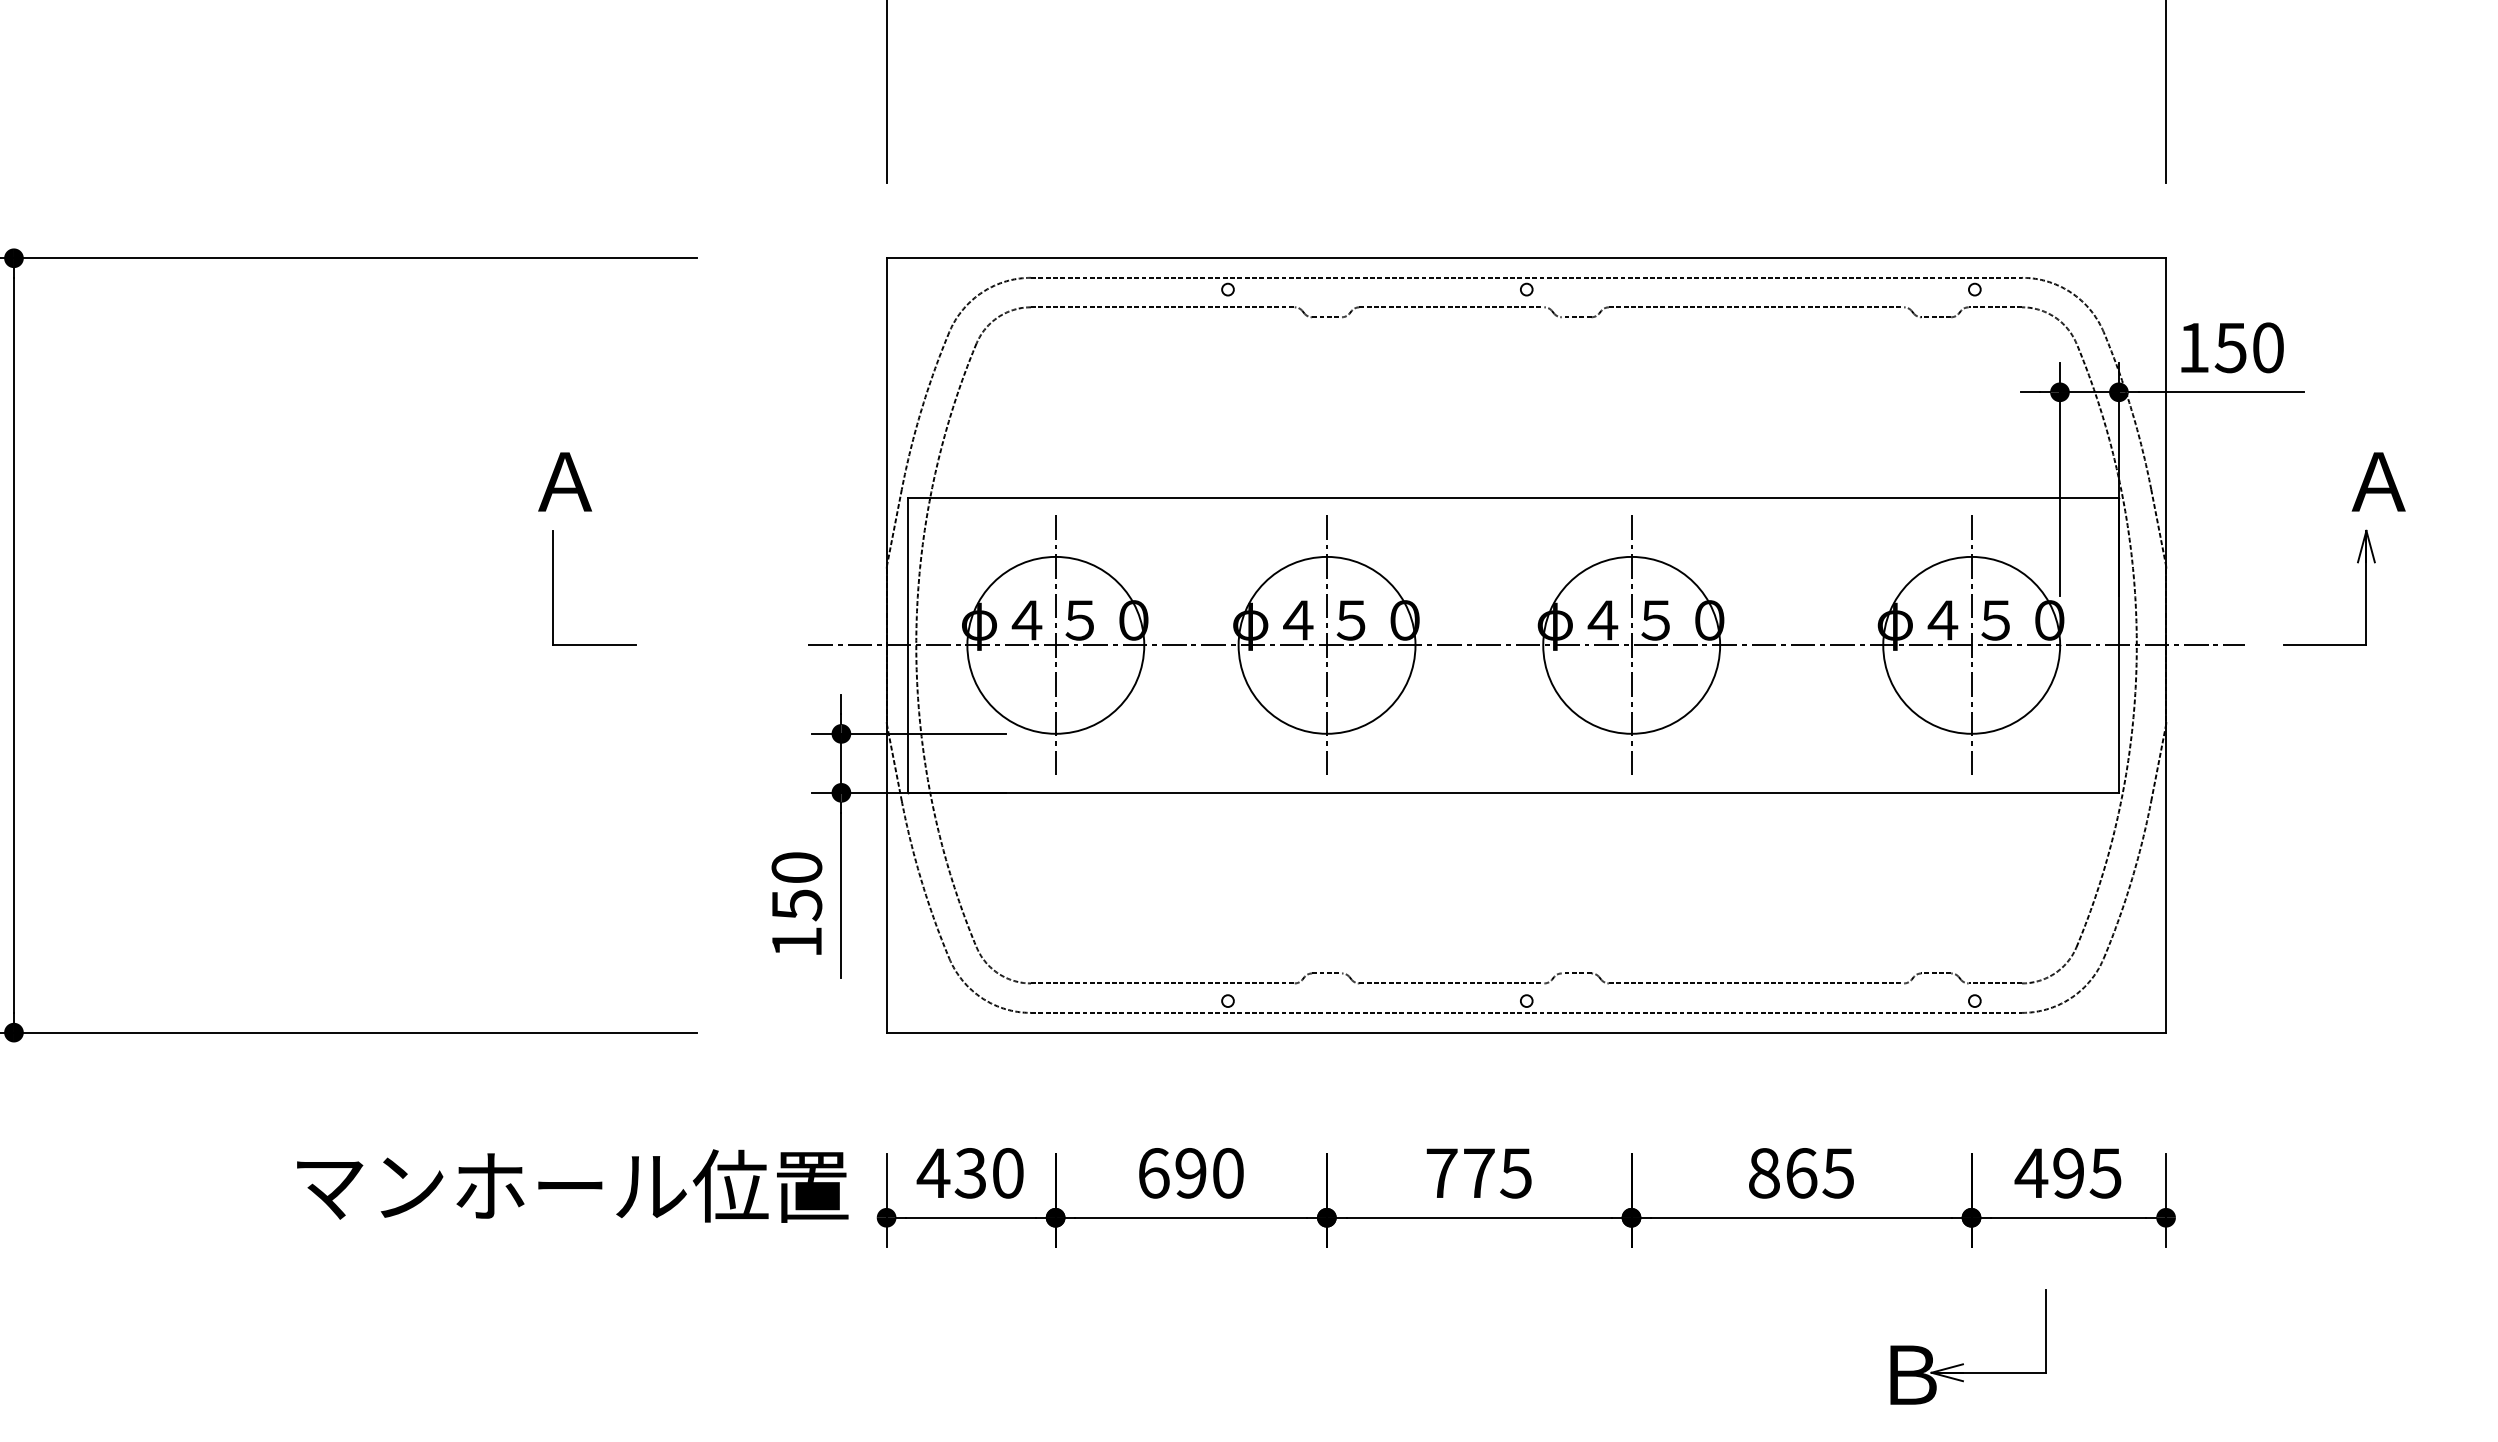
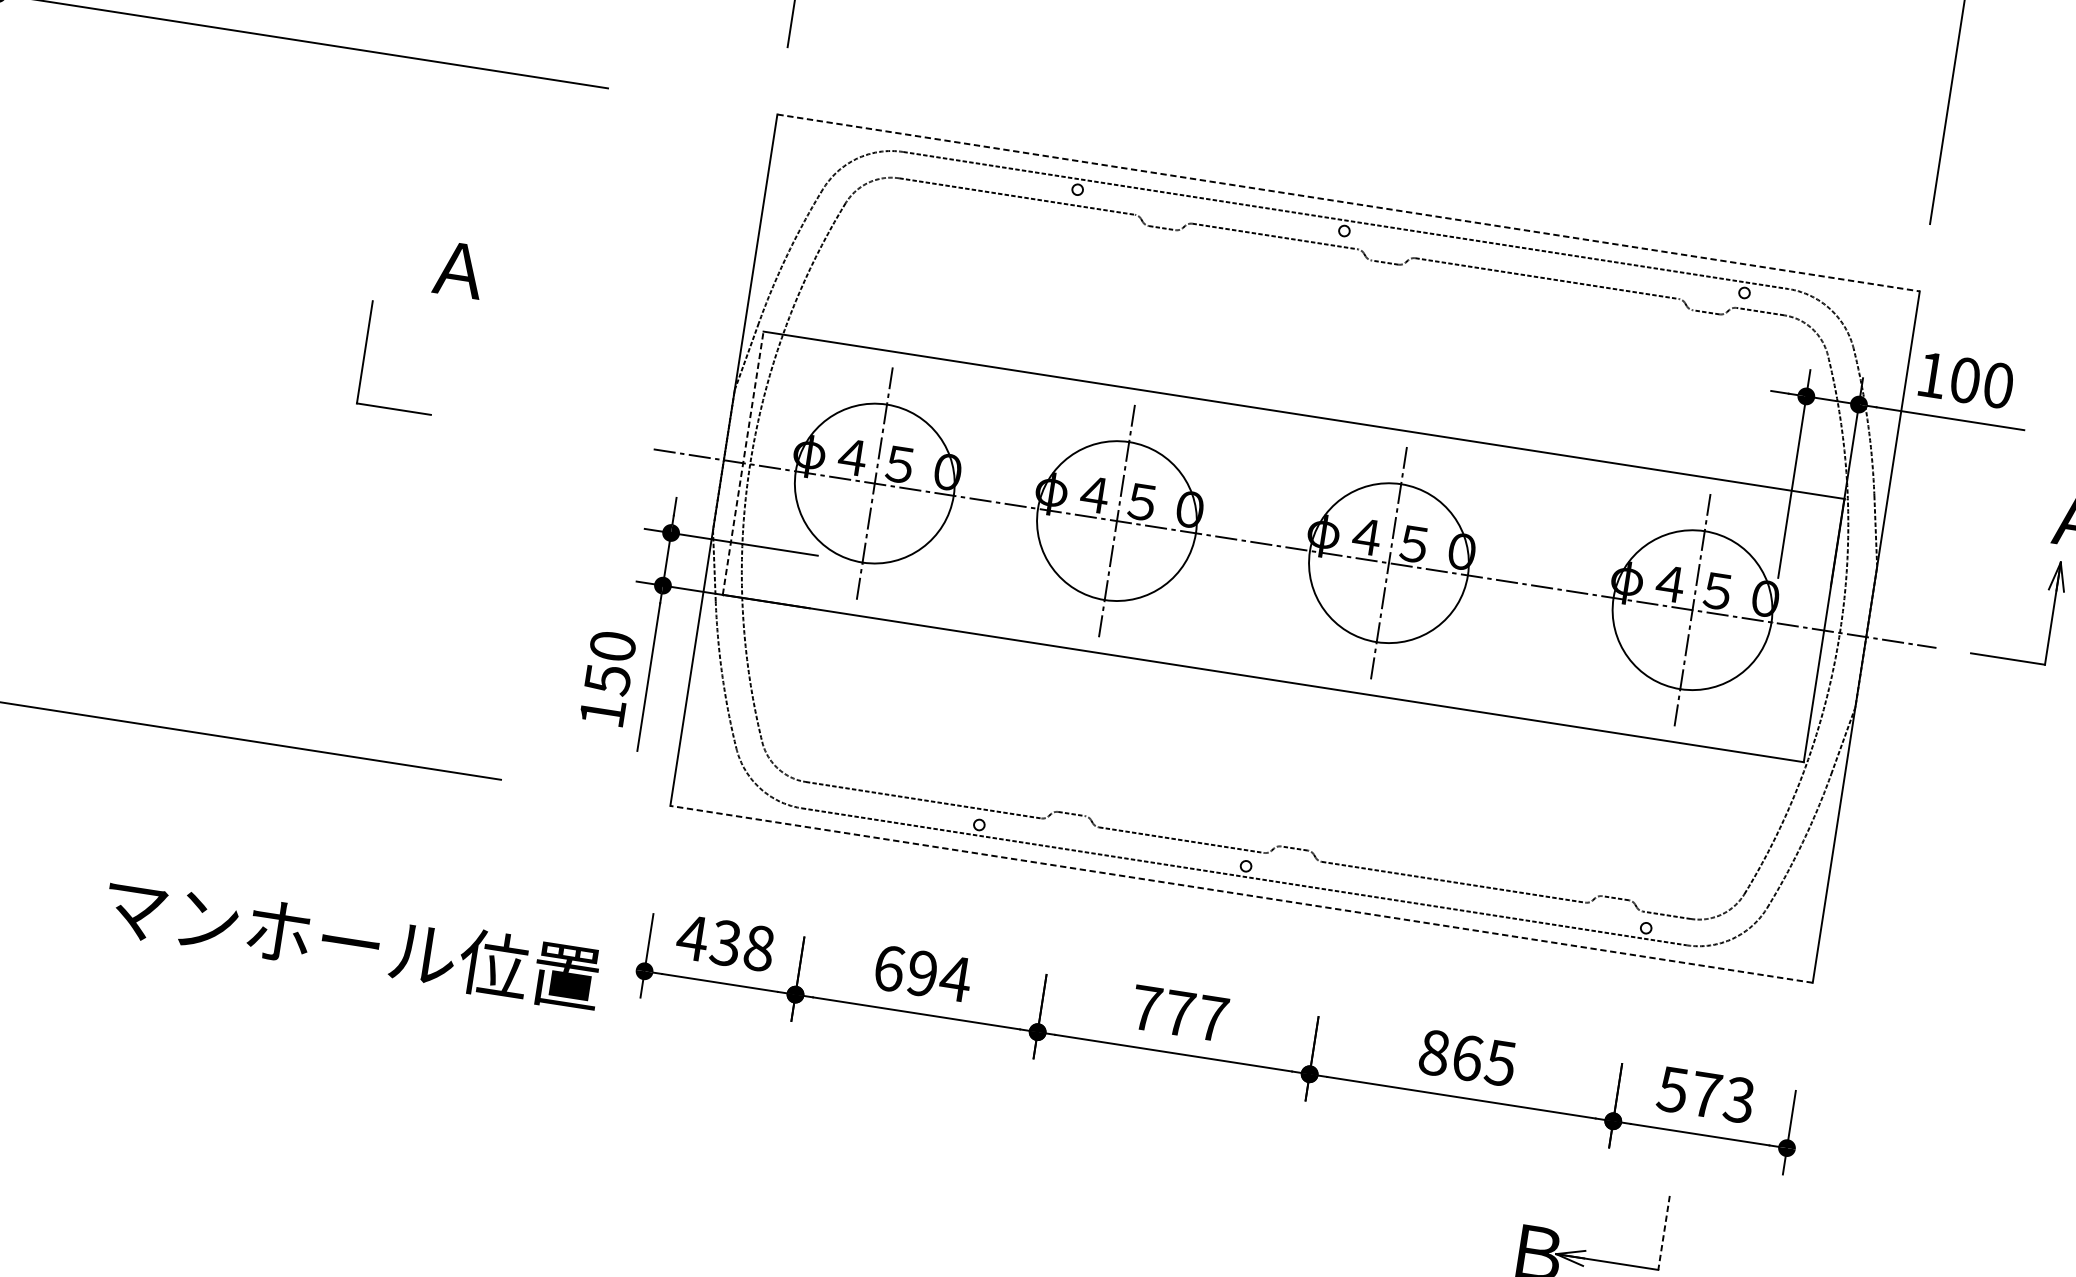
line: (1526, 258) -> (1348, 203), solid -> dashed
text: (2230, 347) -> (1964, 380), 150 -> 100
part: (553, 587) -> (365, 351), moved
line: (908, 644) -> (743, 462), solid -> dashed
line: (1526, 1032) -> (1241, 894), solid -> dashed
text: (1007, 1173) -> (758, 948), 430 -> 438
text: (1227, 1173) -> (955, 978), 690 -> 694
text: (1515, 1173) -> (1212, 1018), 775 -> 777
text: (2067, 1173) -> (1705, 1094), 495 -> 573
text: (572, 1185) -> (352, 942), moved
line: (2046, 1331) -> (1664, 1233), solid -> dashed

